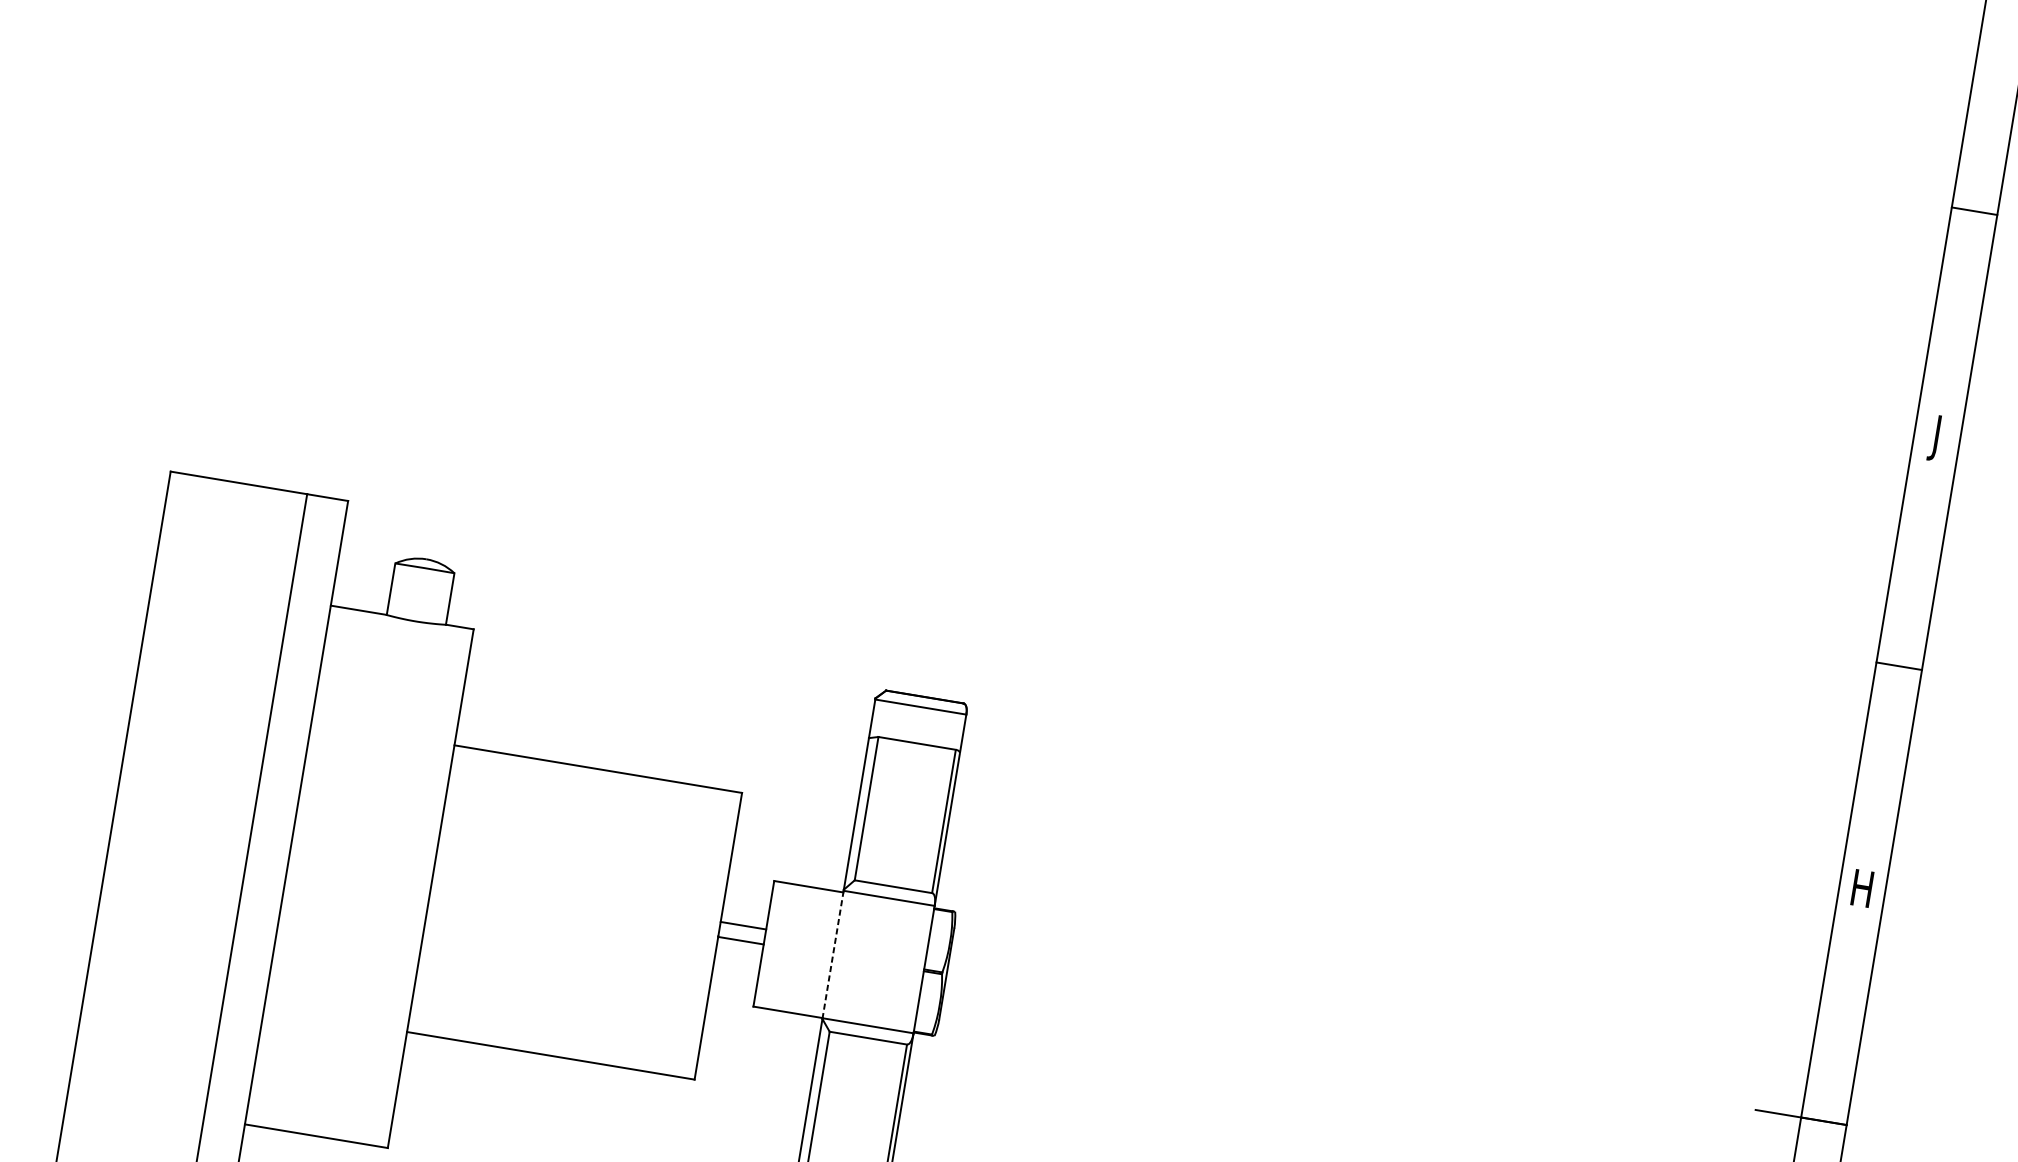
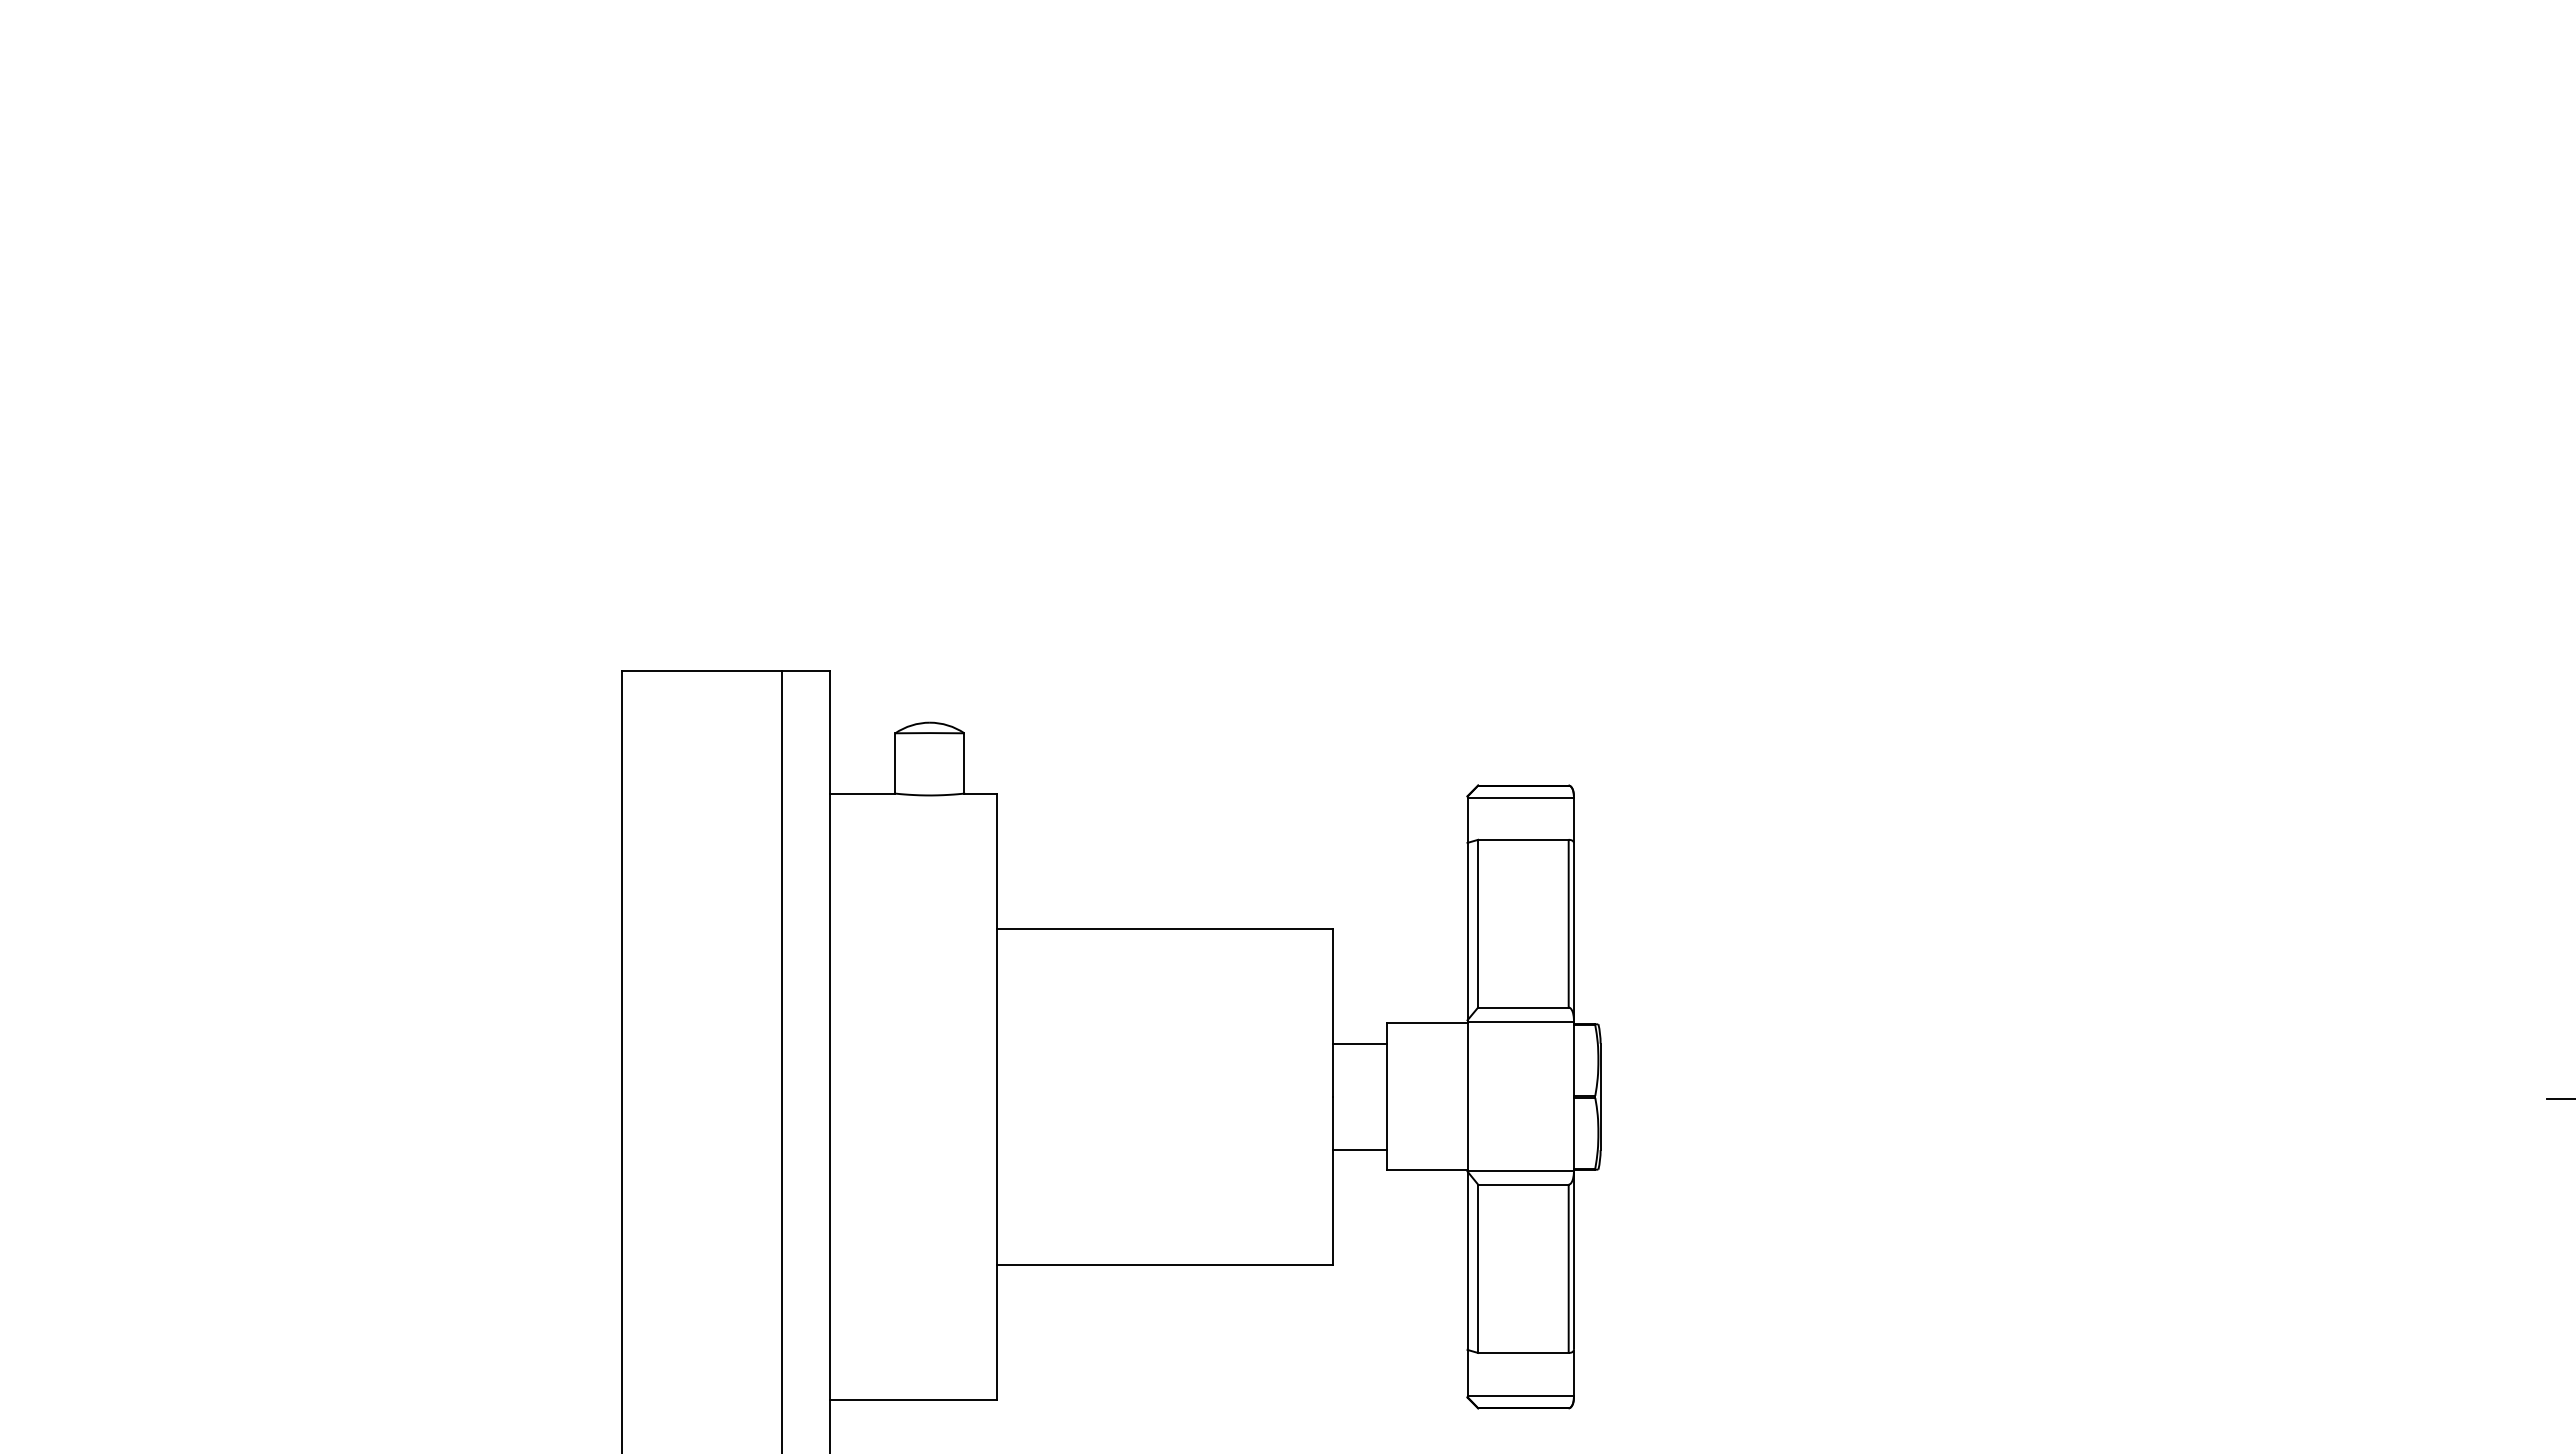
line: (742, 925) -> (1359, 1150), moved
line: (740, 940) -> (1359, 1043), moved
line: (833, 954) -> (1467, 1096), dashed -> solid

